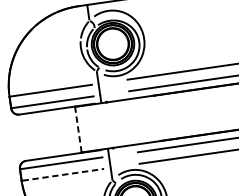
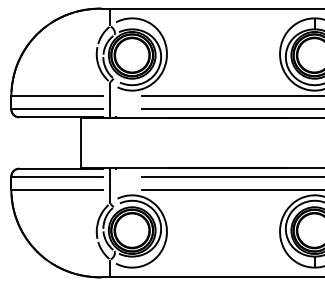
line: (78, 129) -> (81, 142), dashed -> solid
line: (64, 174) -> (58, 189), dashed -> solid

